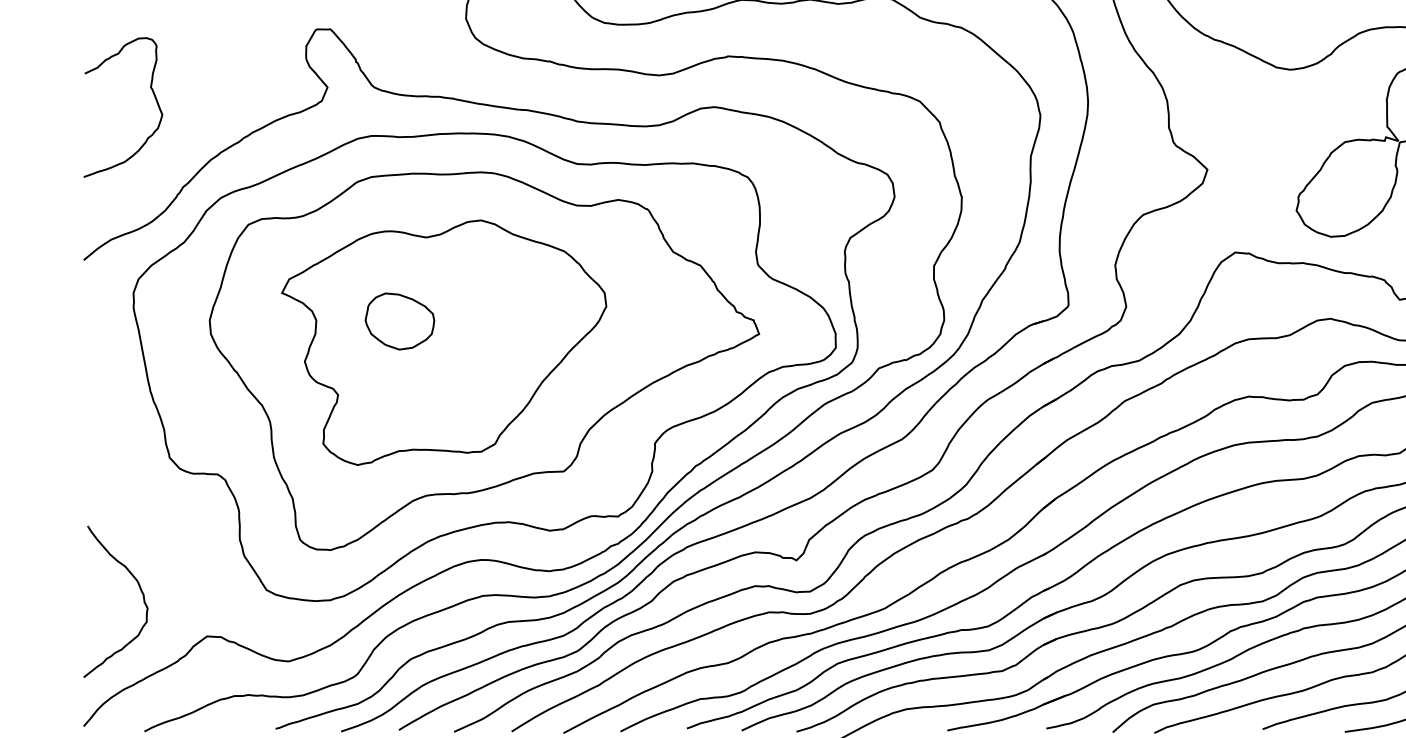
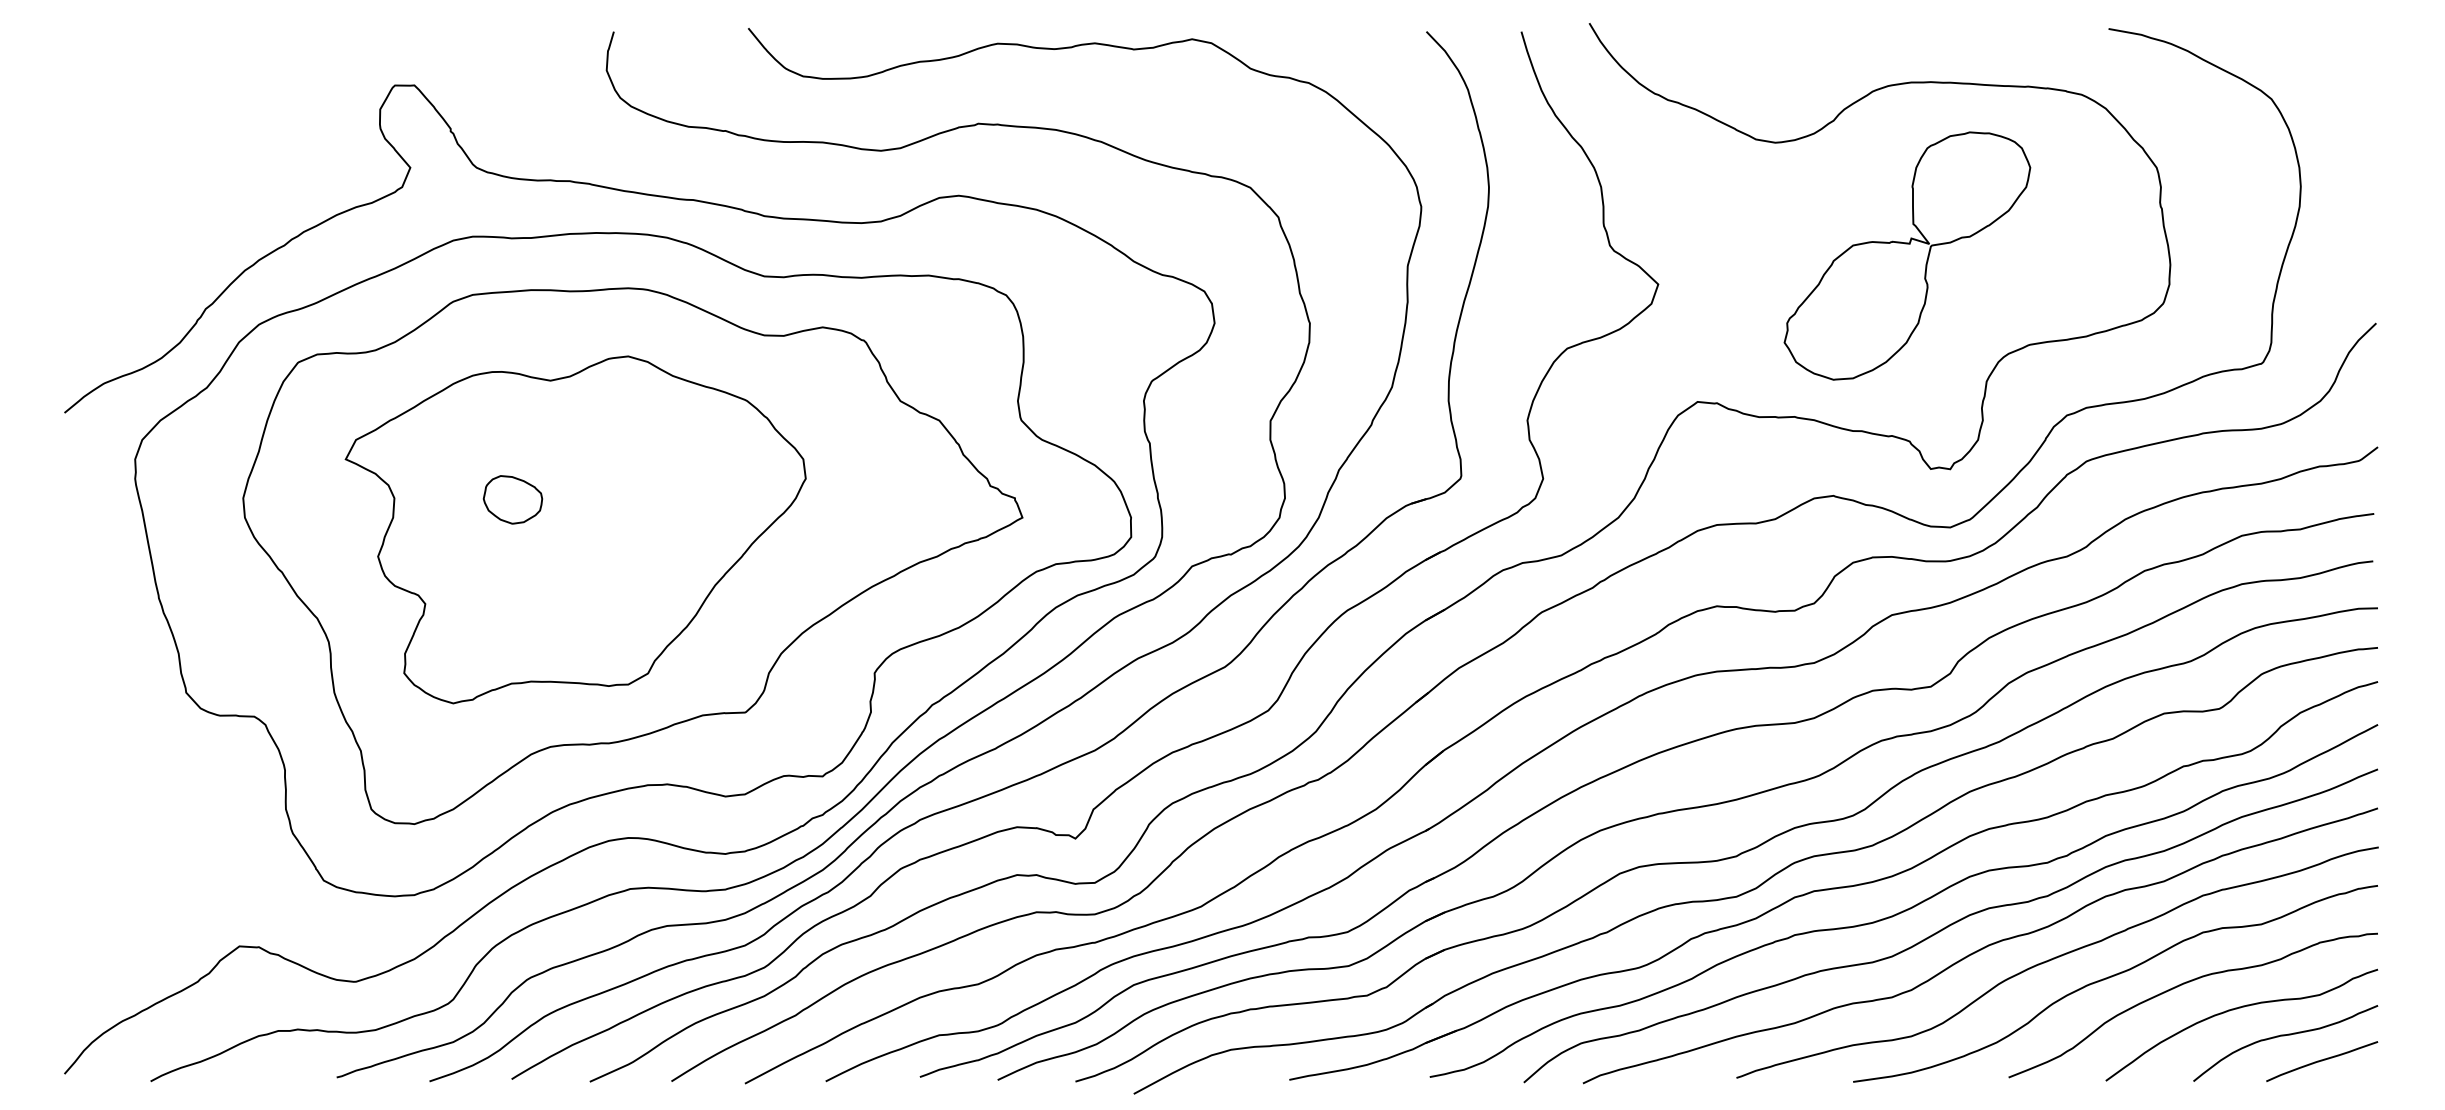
curve: (154, 96) -> (164, 180), removed
part: (399, 321) -> (512, 499), size x0.6
curve: (140, 591) -> (145, 882), removed

